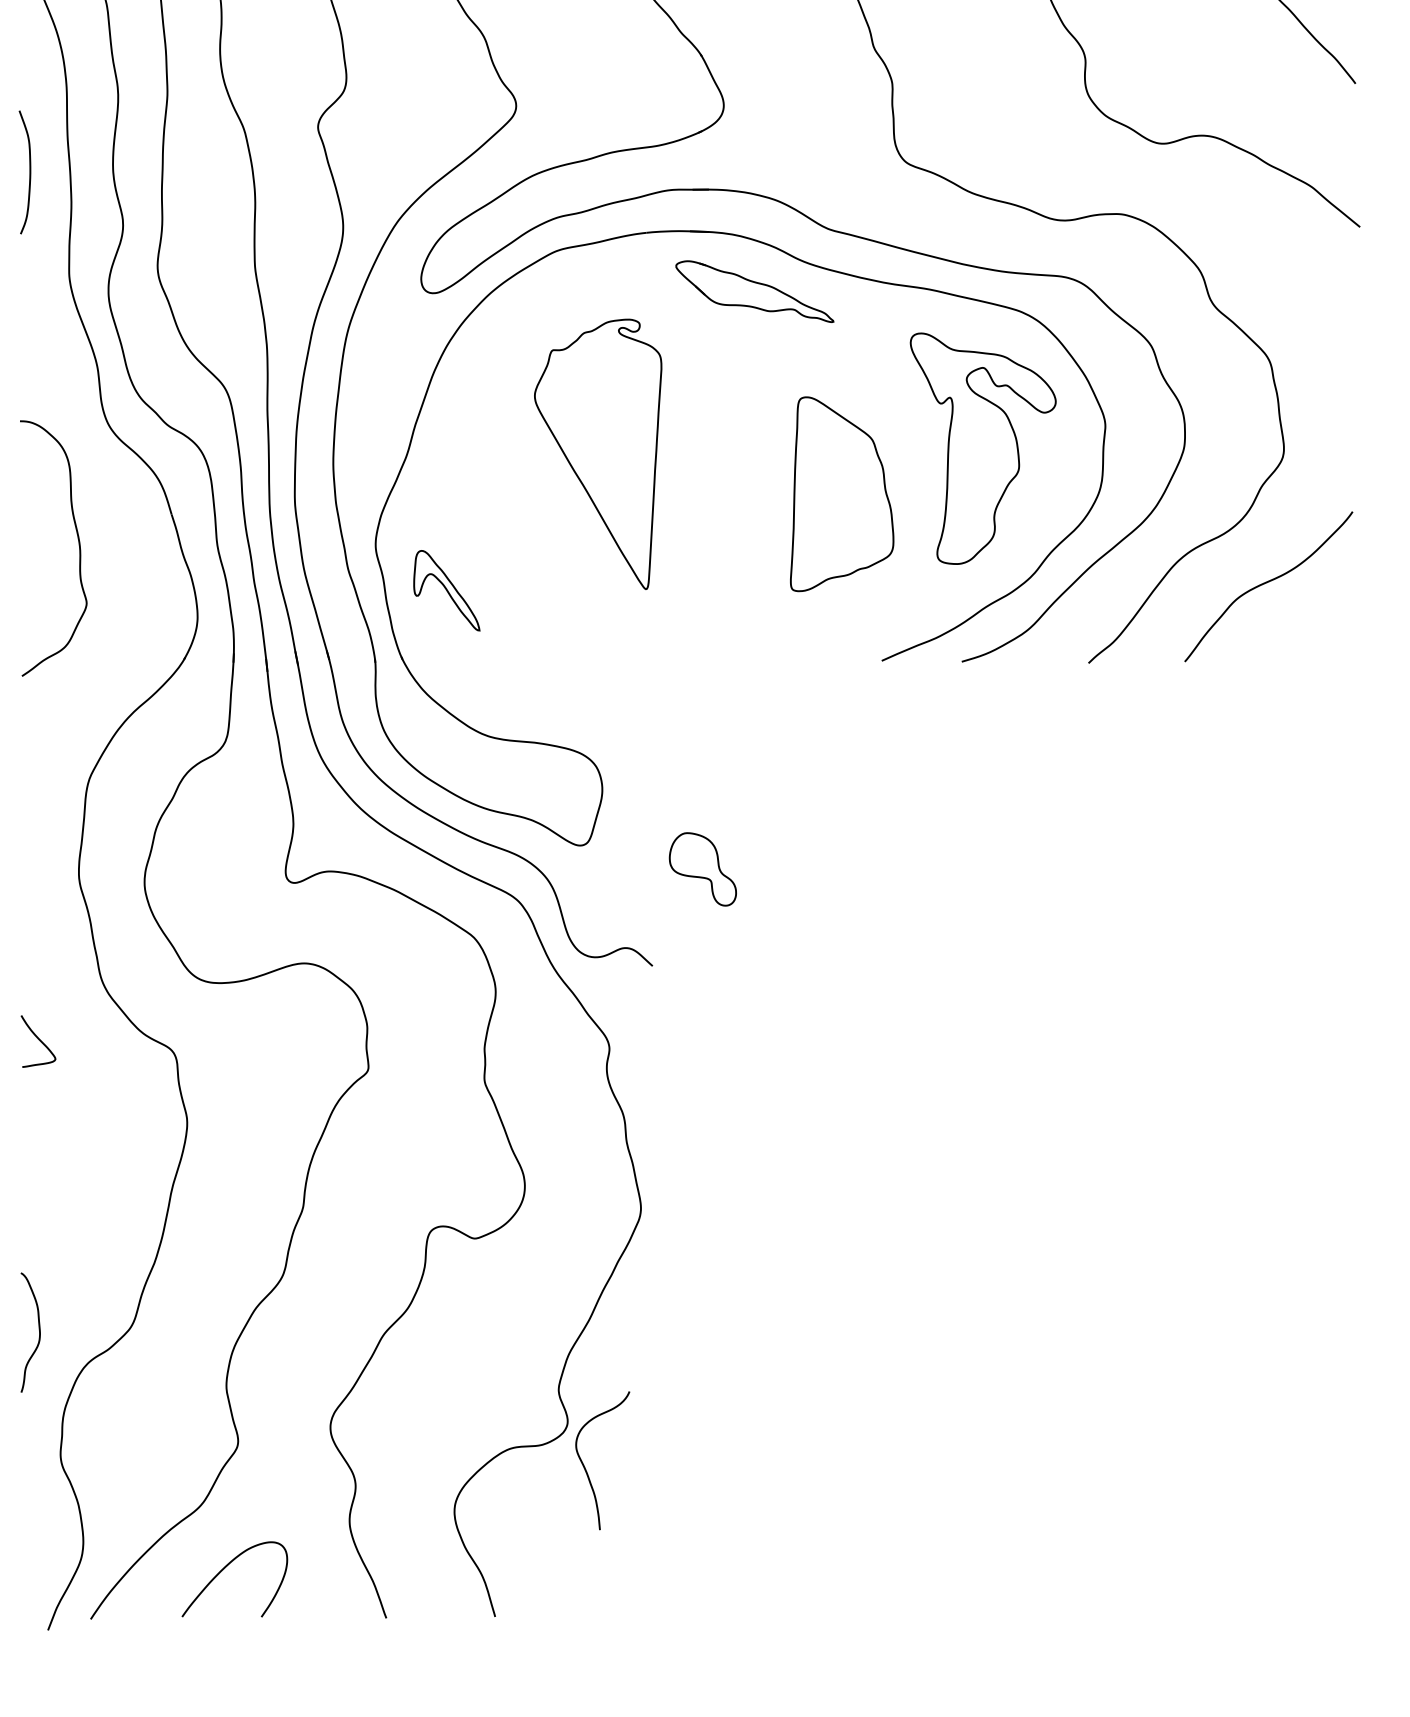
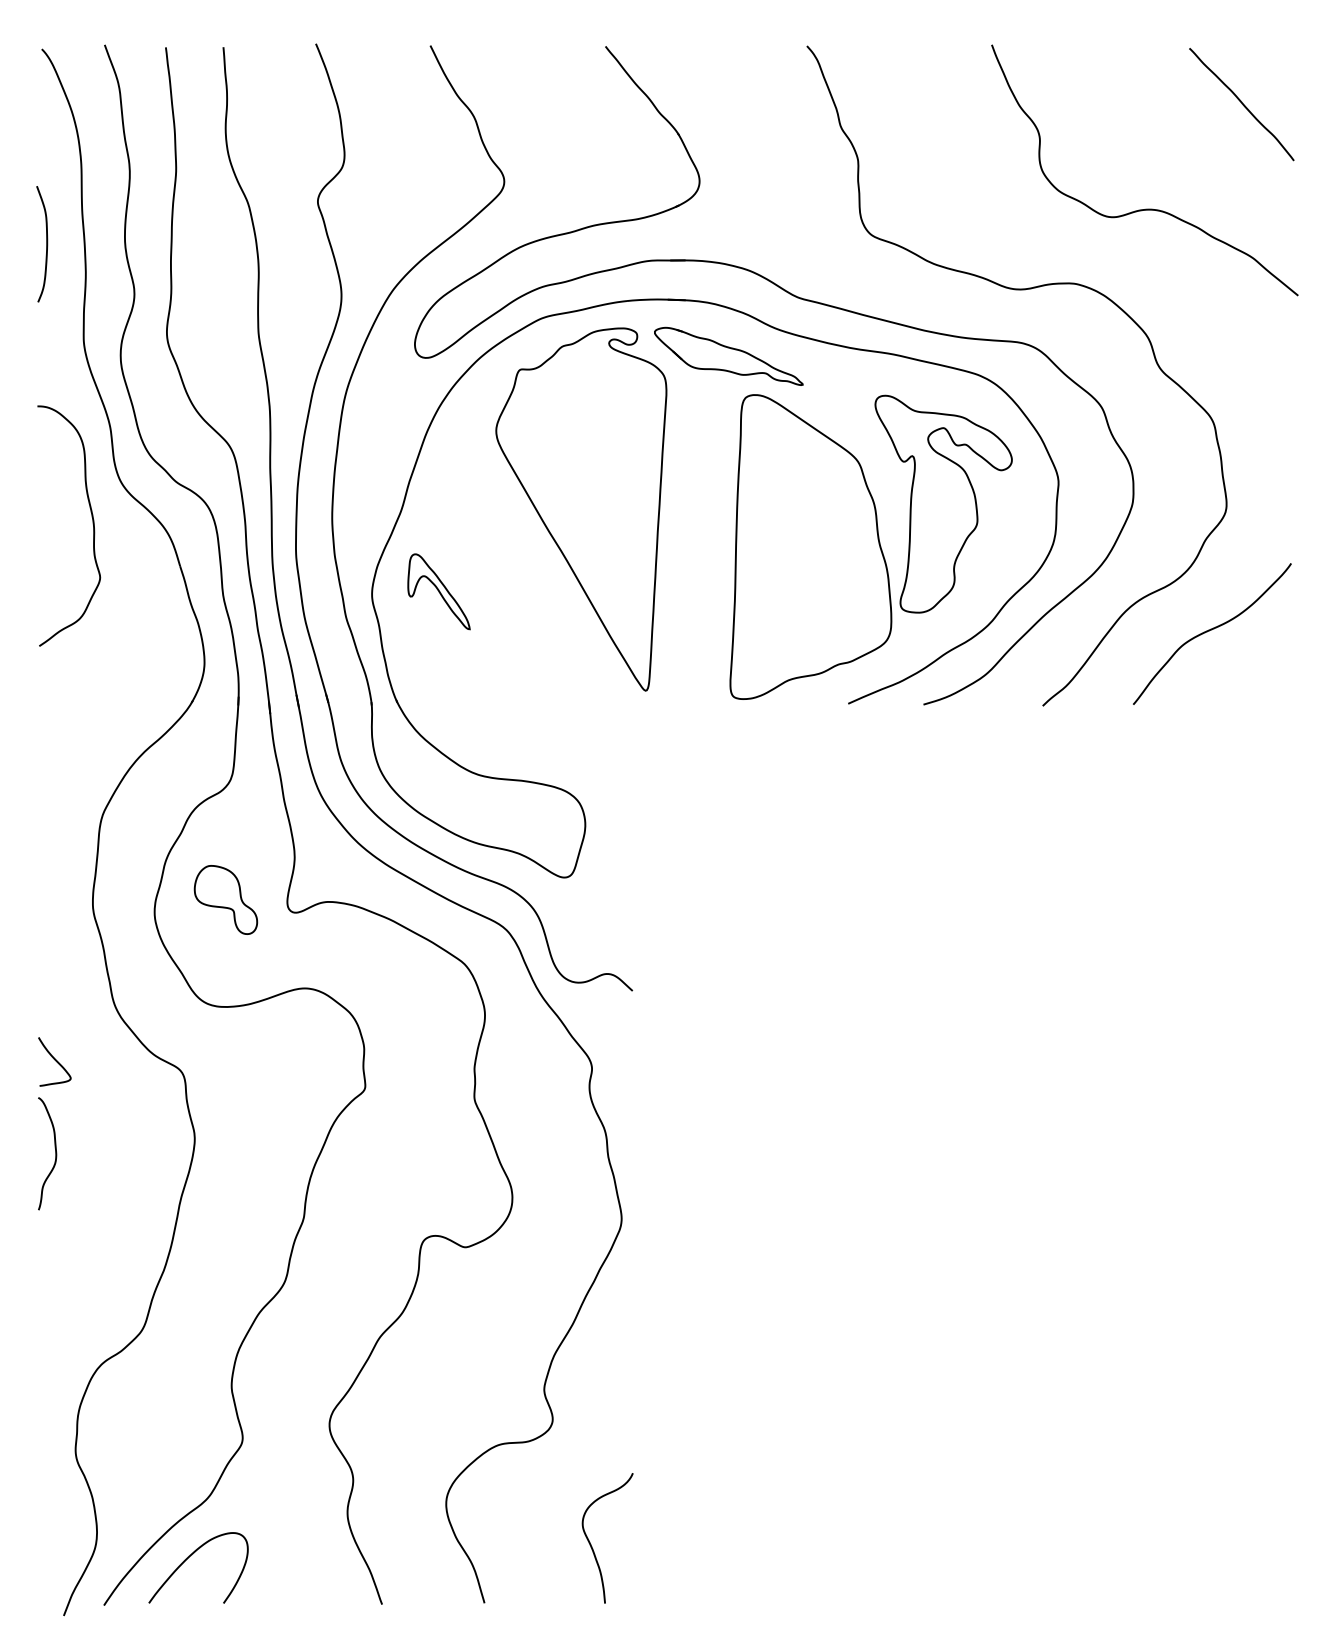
part: (598, 454) -> (581, 509), size x1.43
part: (841, 493) -> (810, 546), size x1.67
curve: (78, 546) -> (92, 524), moved
part: (446, 590) -> (438, 591), moved
part: (702, 868) -> (225, 899), moved
curve: (39, 1332) -> (55, 1153), moved
curve: (586, 1469) -> (592, 1546), moved
curve: (225, 1568) -> (189, 1557), moved

